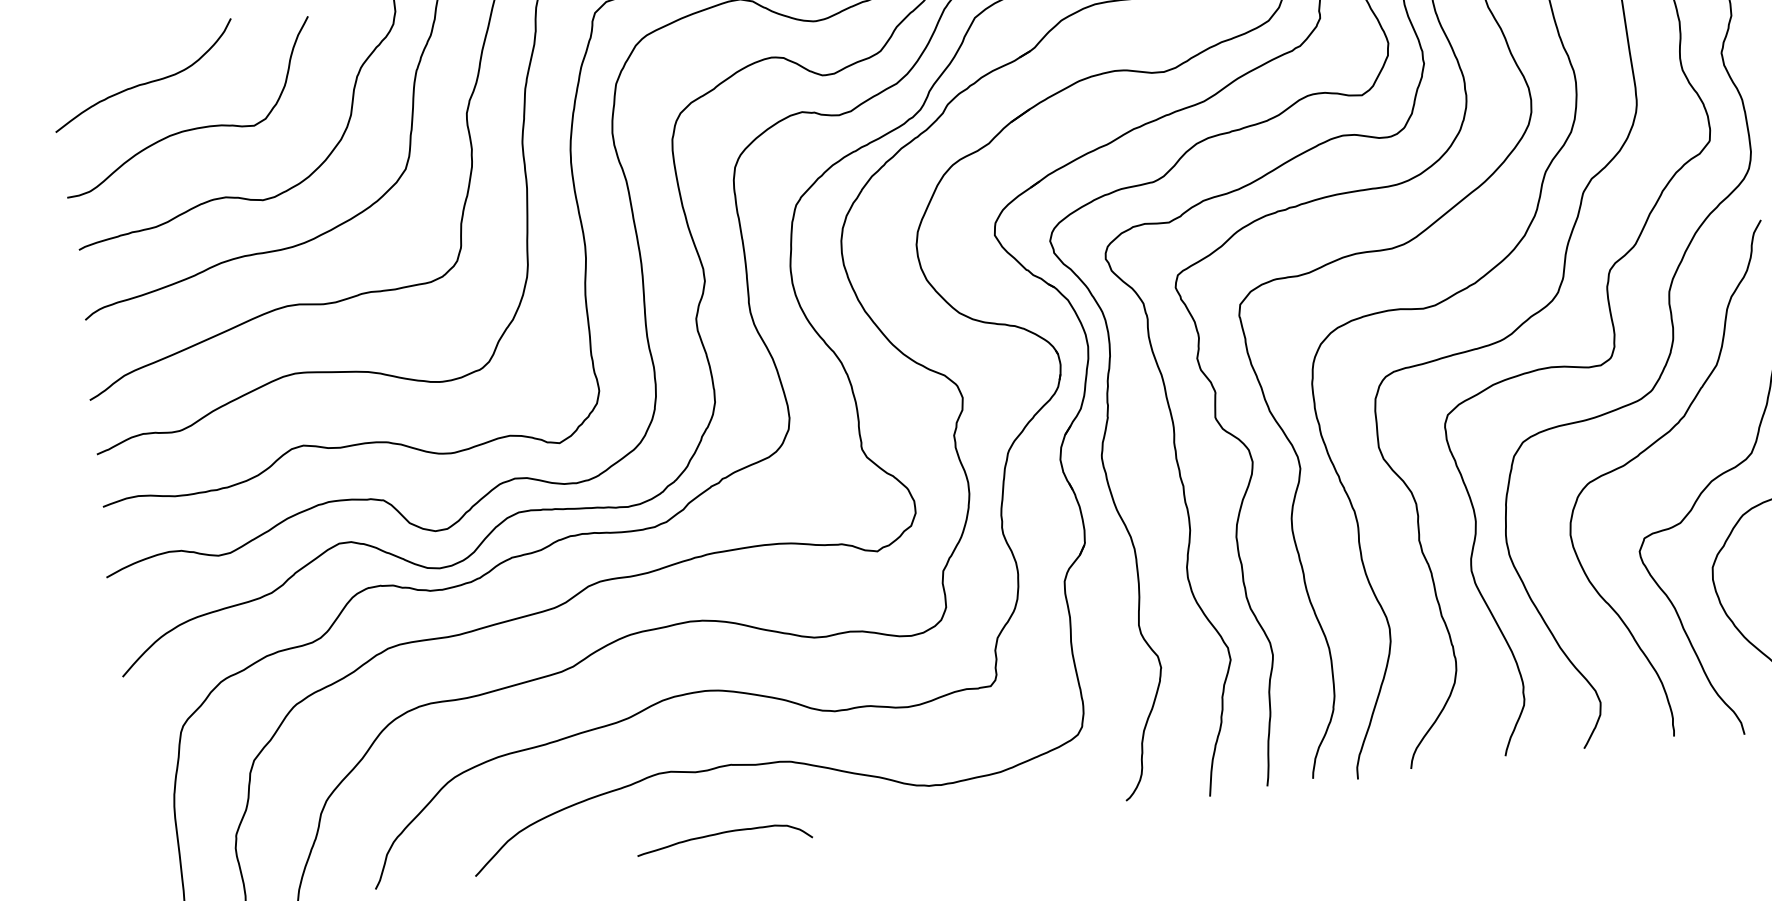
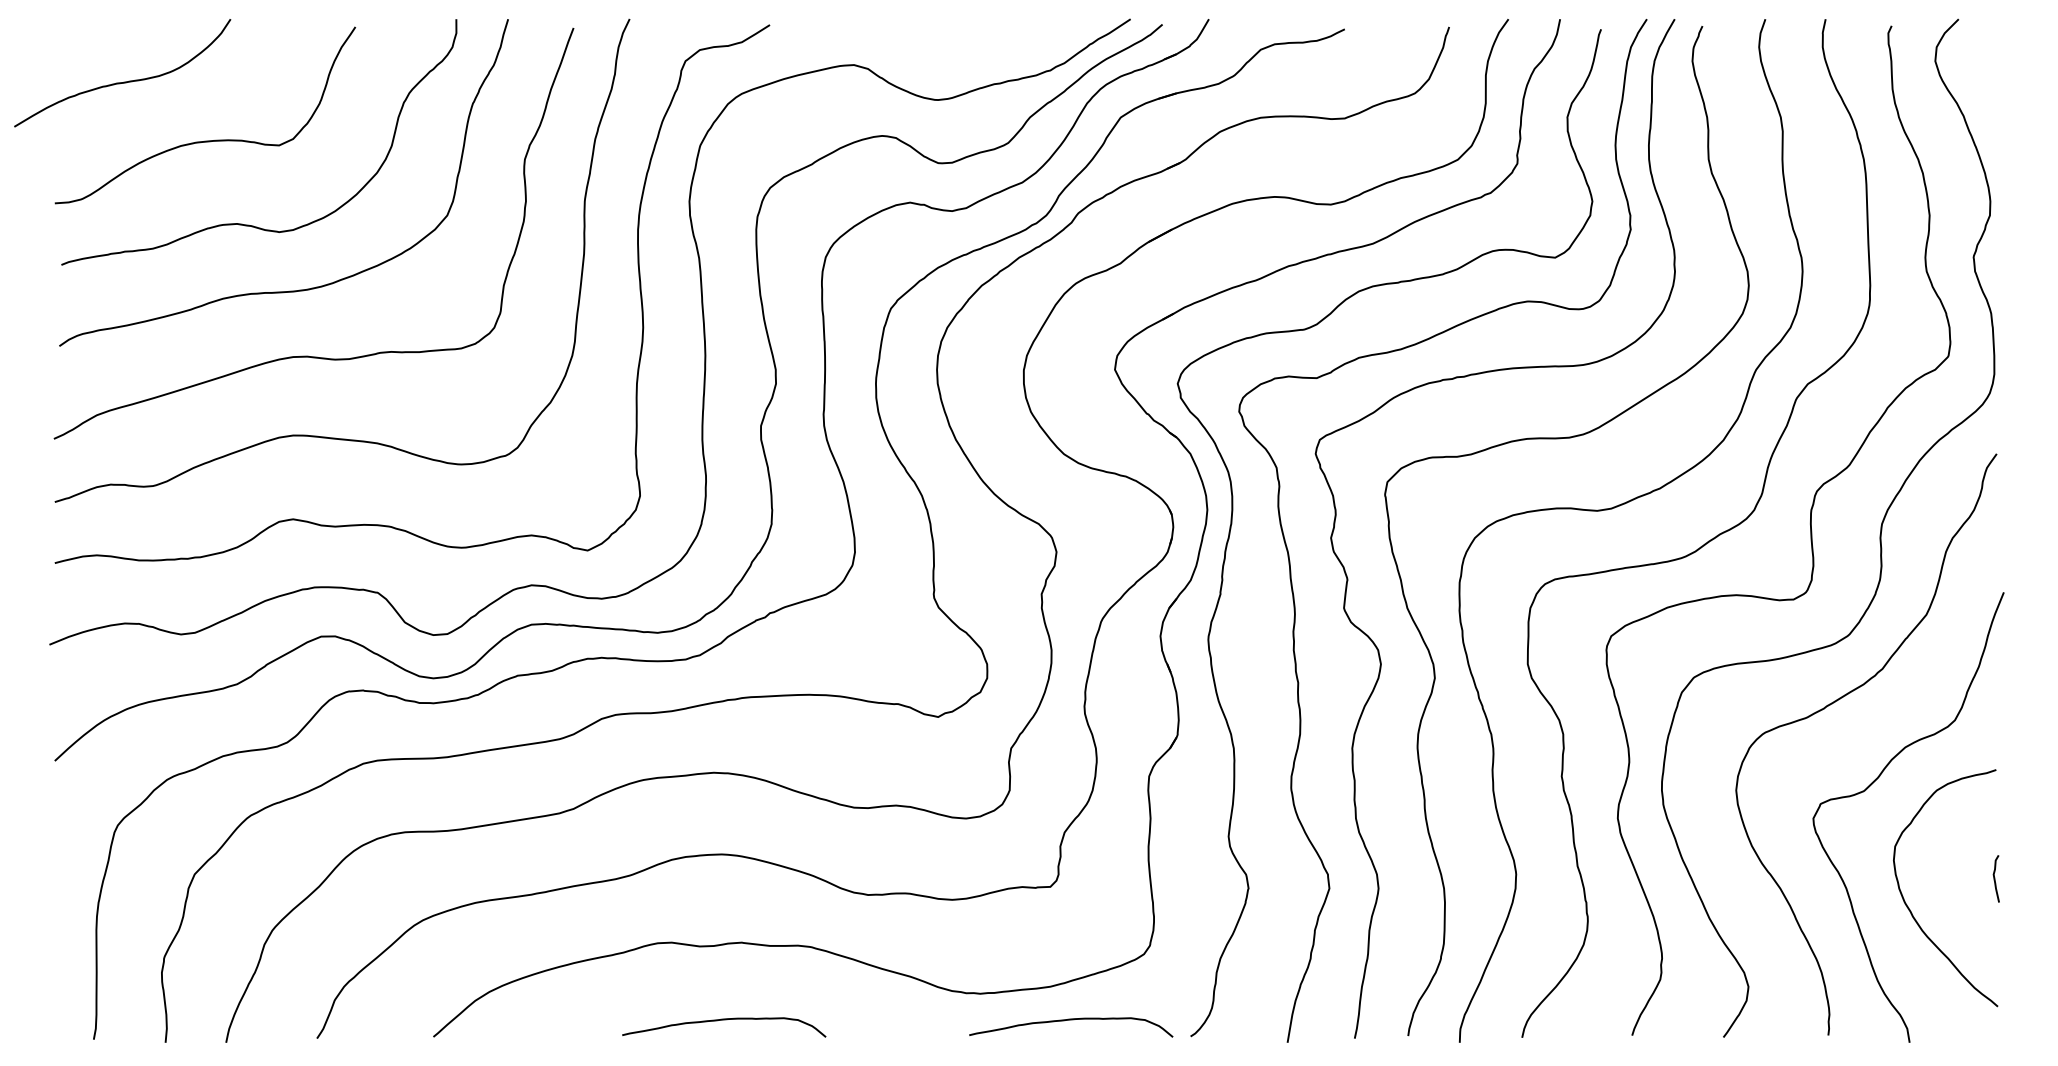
curve: (145, 82) -> (123, 81), moved
curve: (1022, 798) -> (1071, 1020), added

